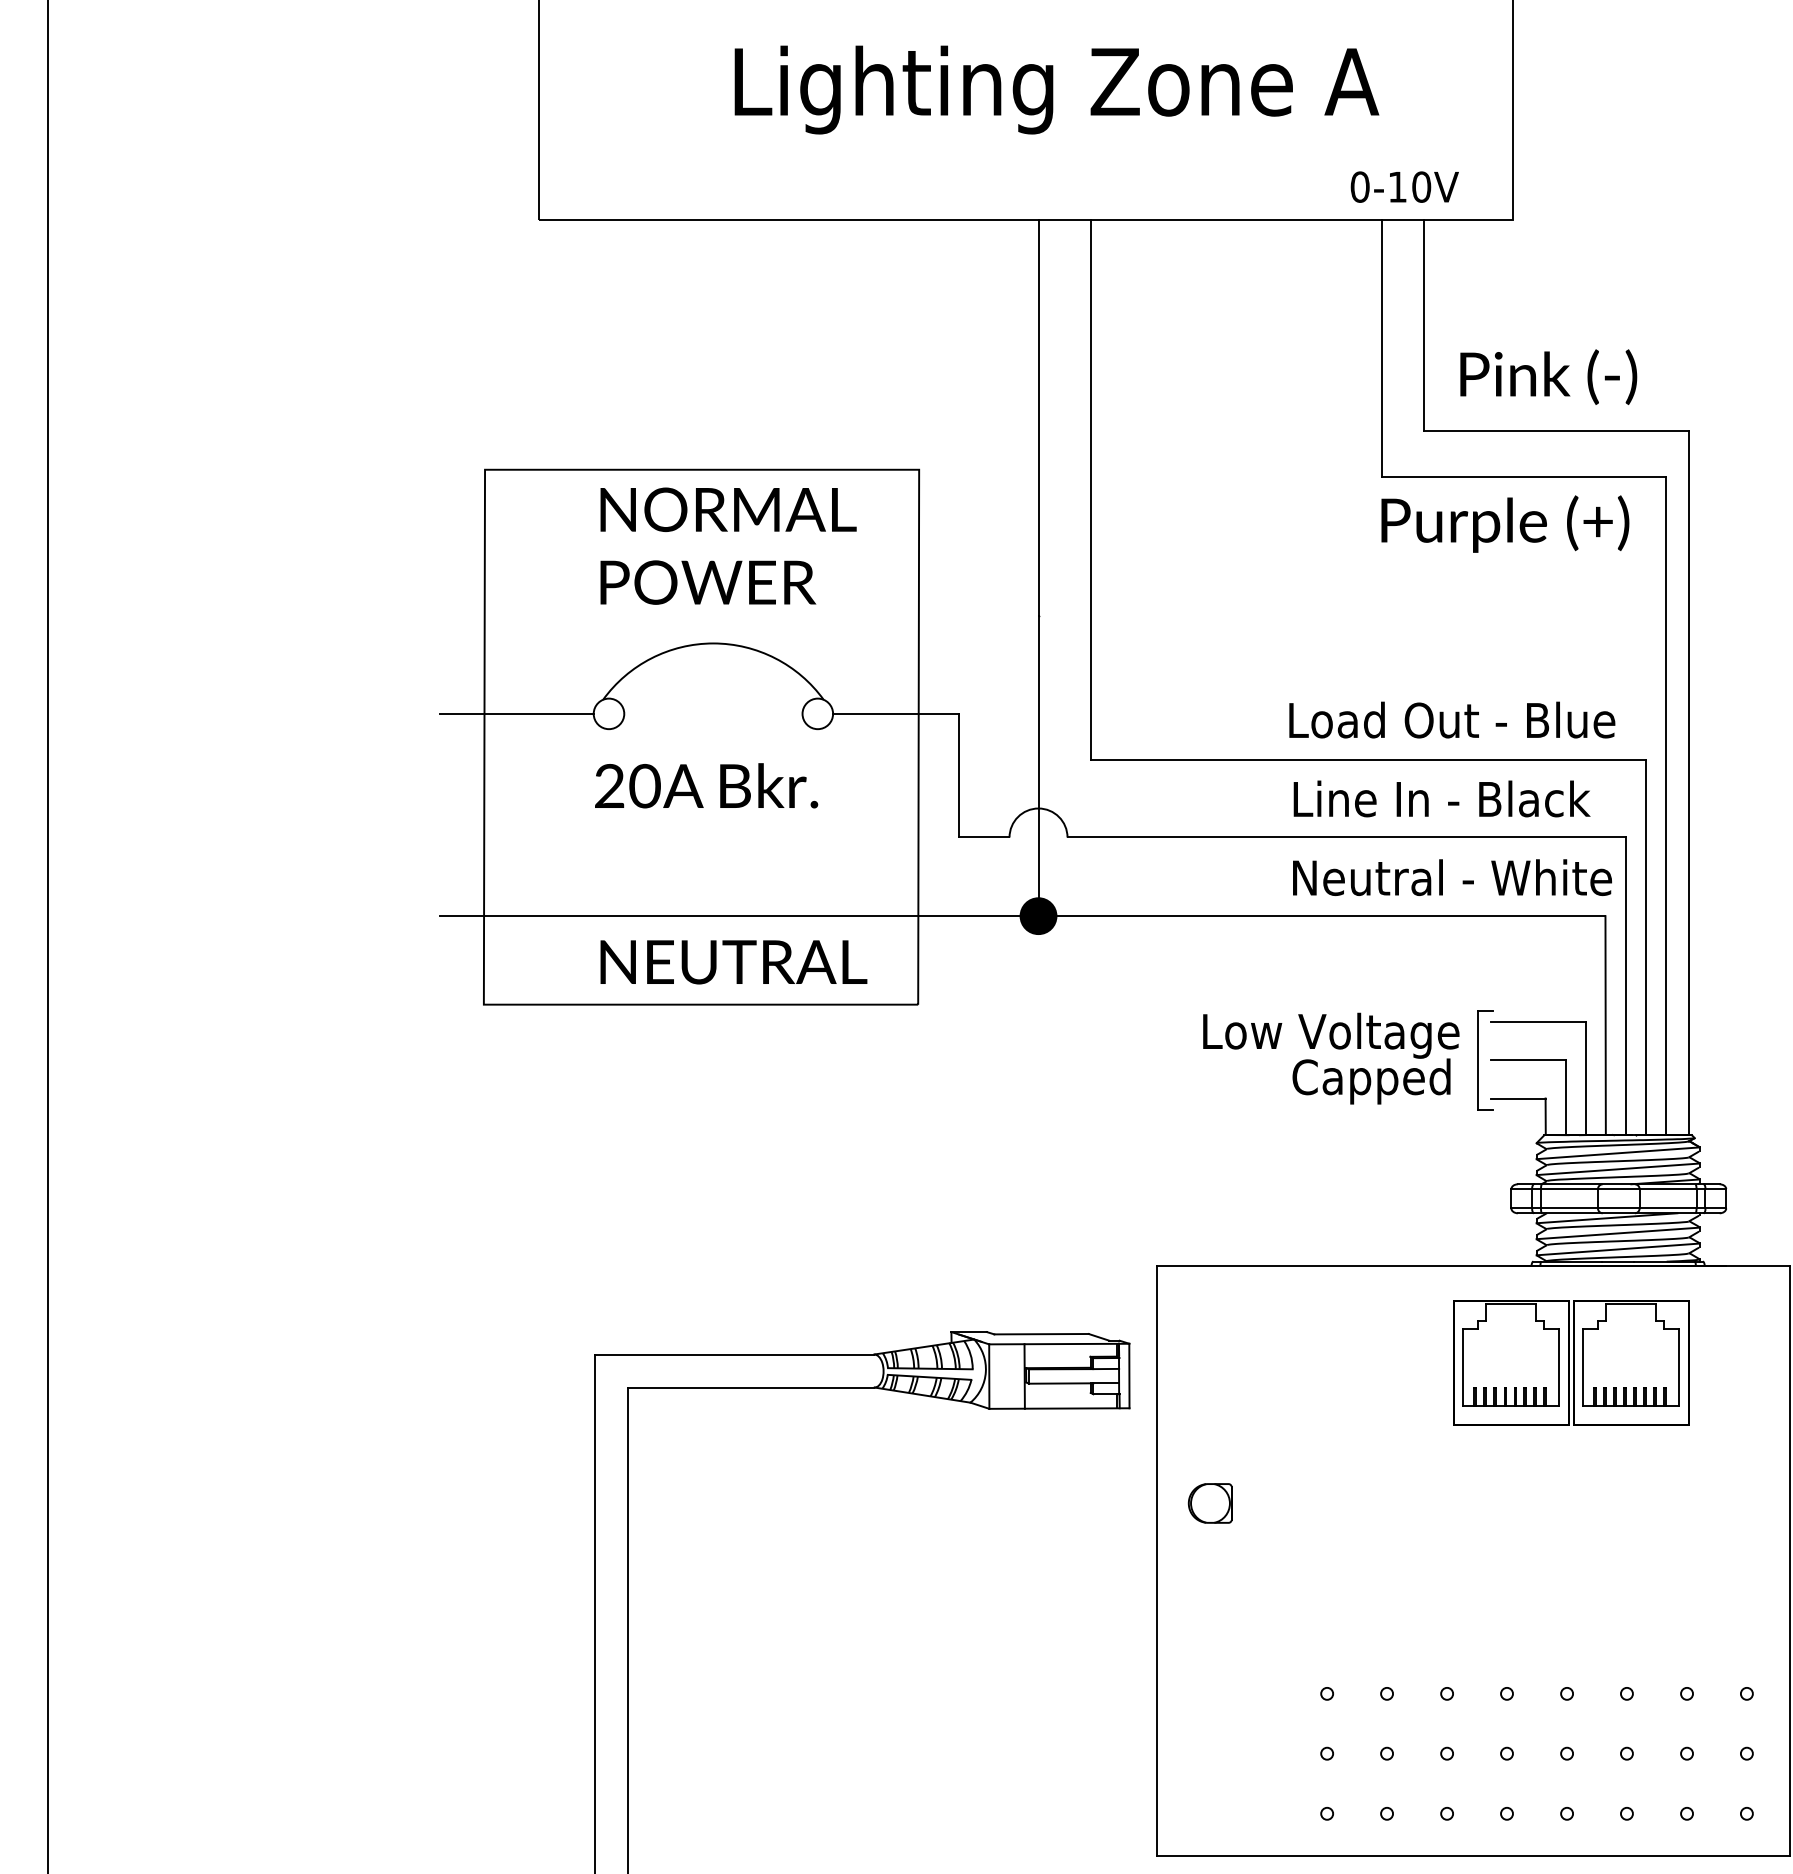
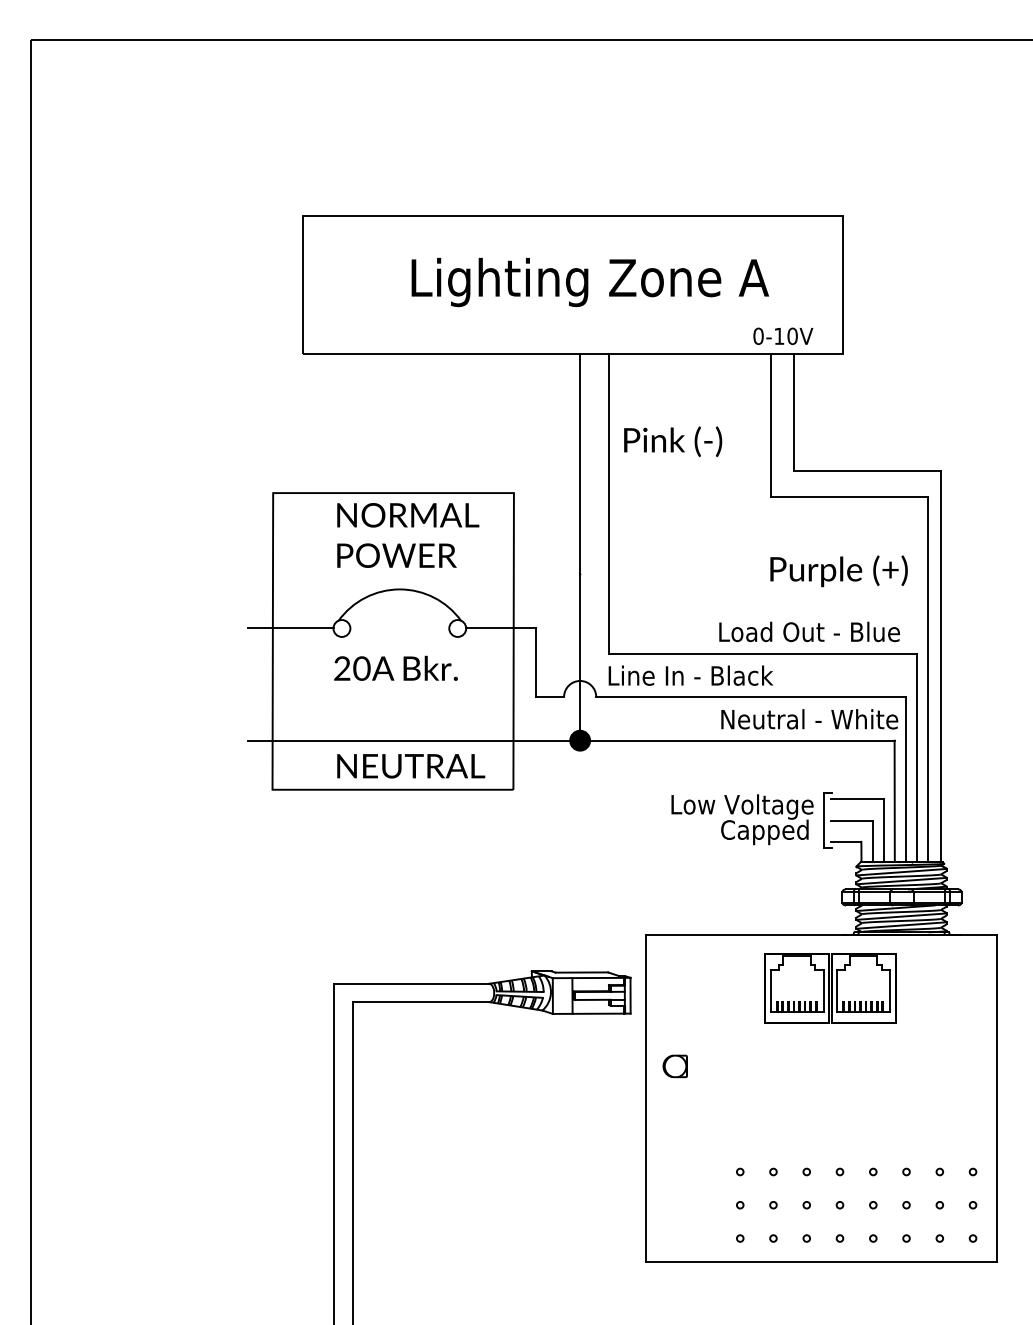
text: (1549, 376) -> (673, 441), moved
text: (1504, 524) -> (838, 571), moved
text: (1441, 798) -> (690, 675), moved
part: (1571, 1362) -> (830, 988), moved

